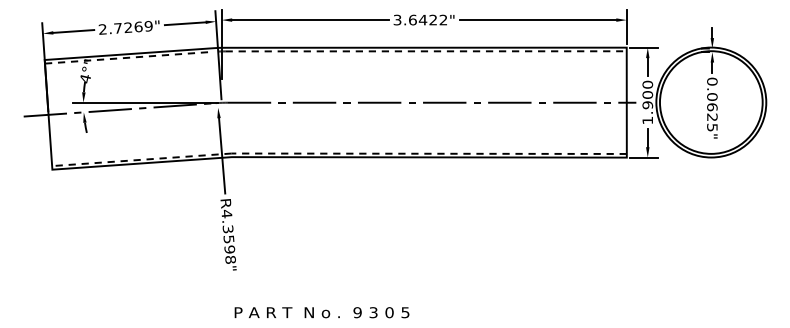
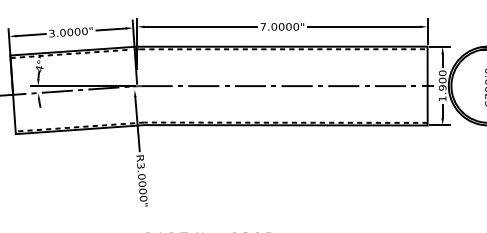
text: (420, 19) -> (279, 26), 3.6422" -> 7.0000"
text: (125, 27) -> (68, 32), 2.7269" -> 3.0000"
text: (228, 236) -> (142, 182), R4.3598" -> R3.0000"

